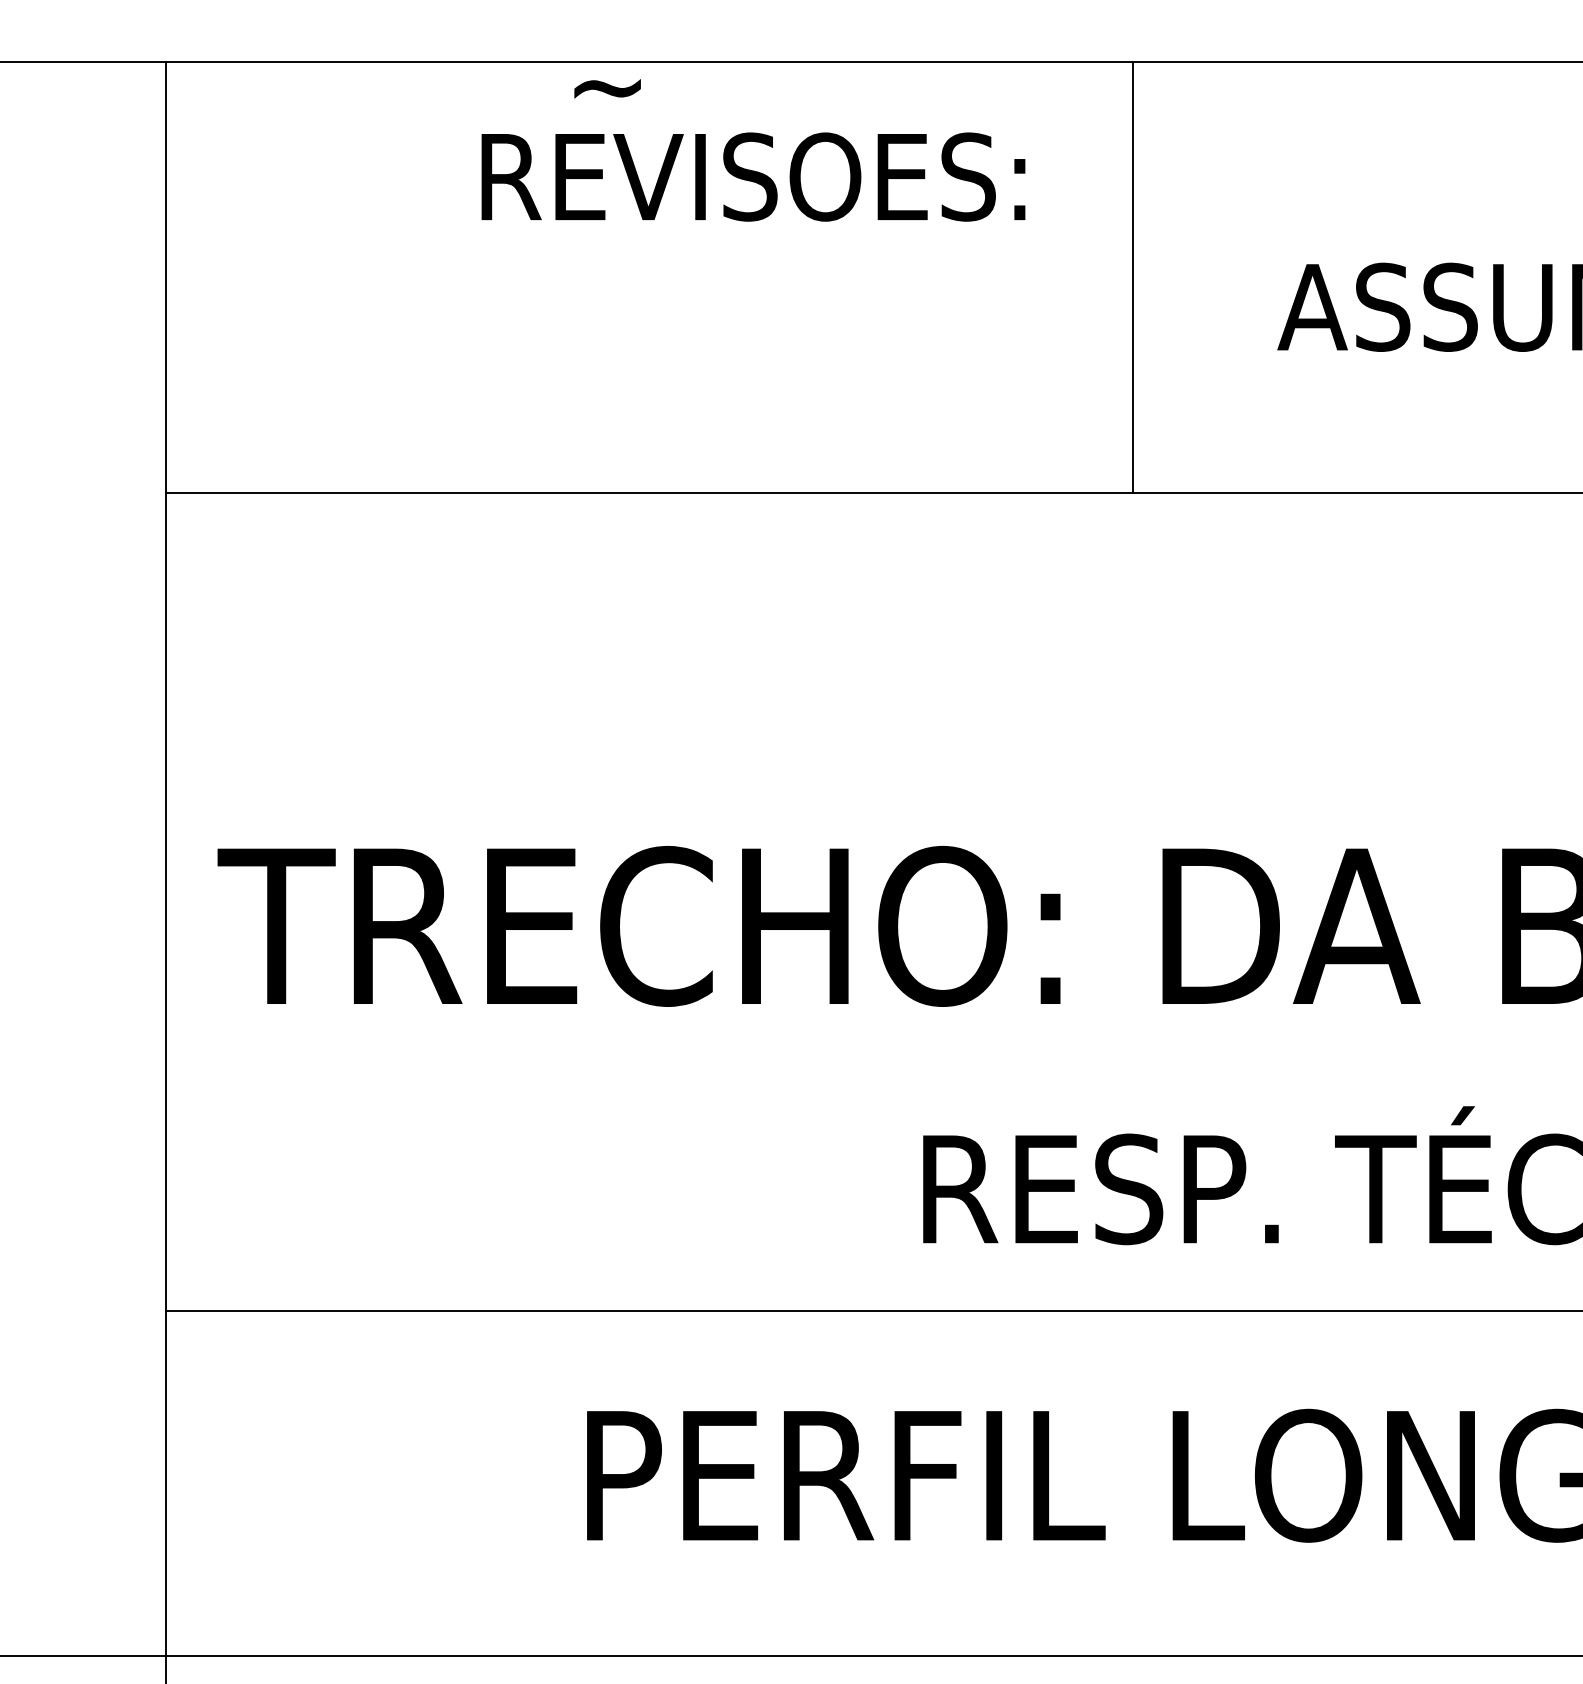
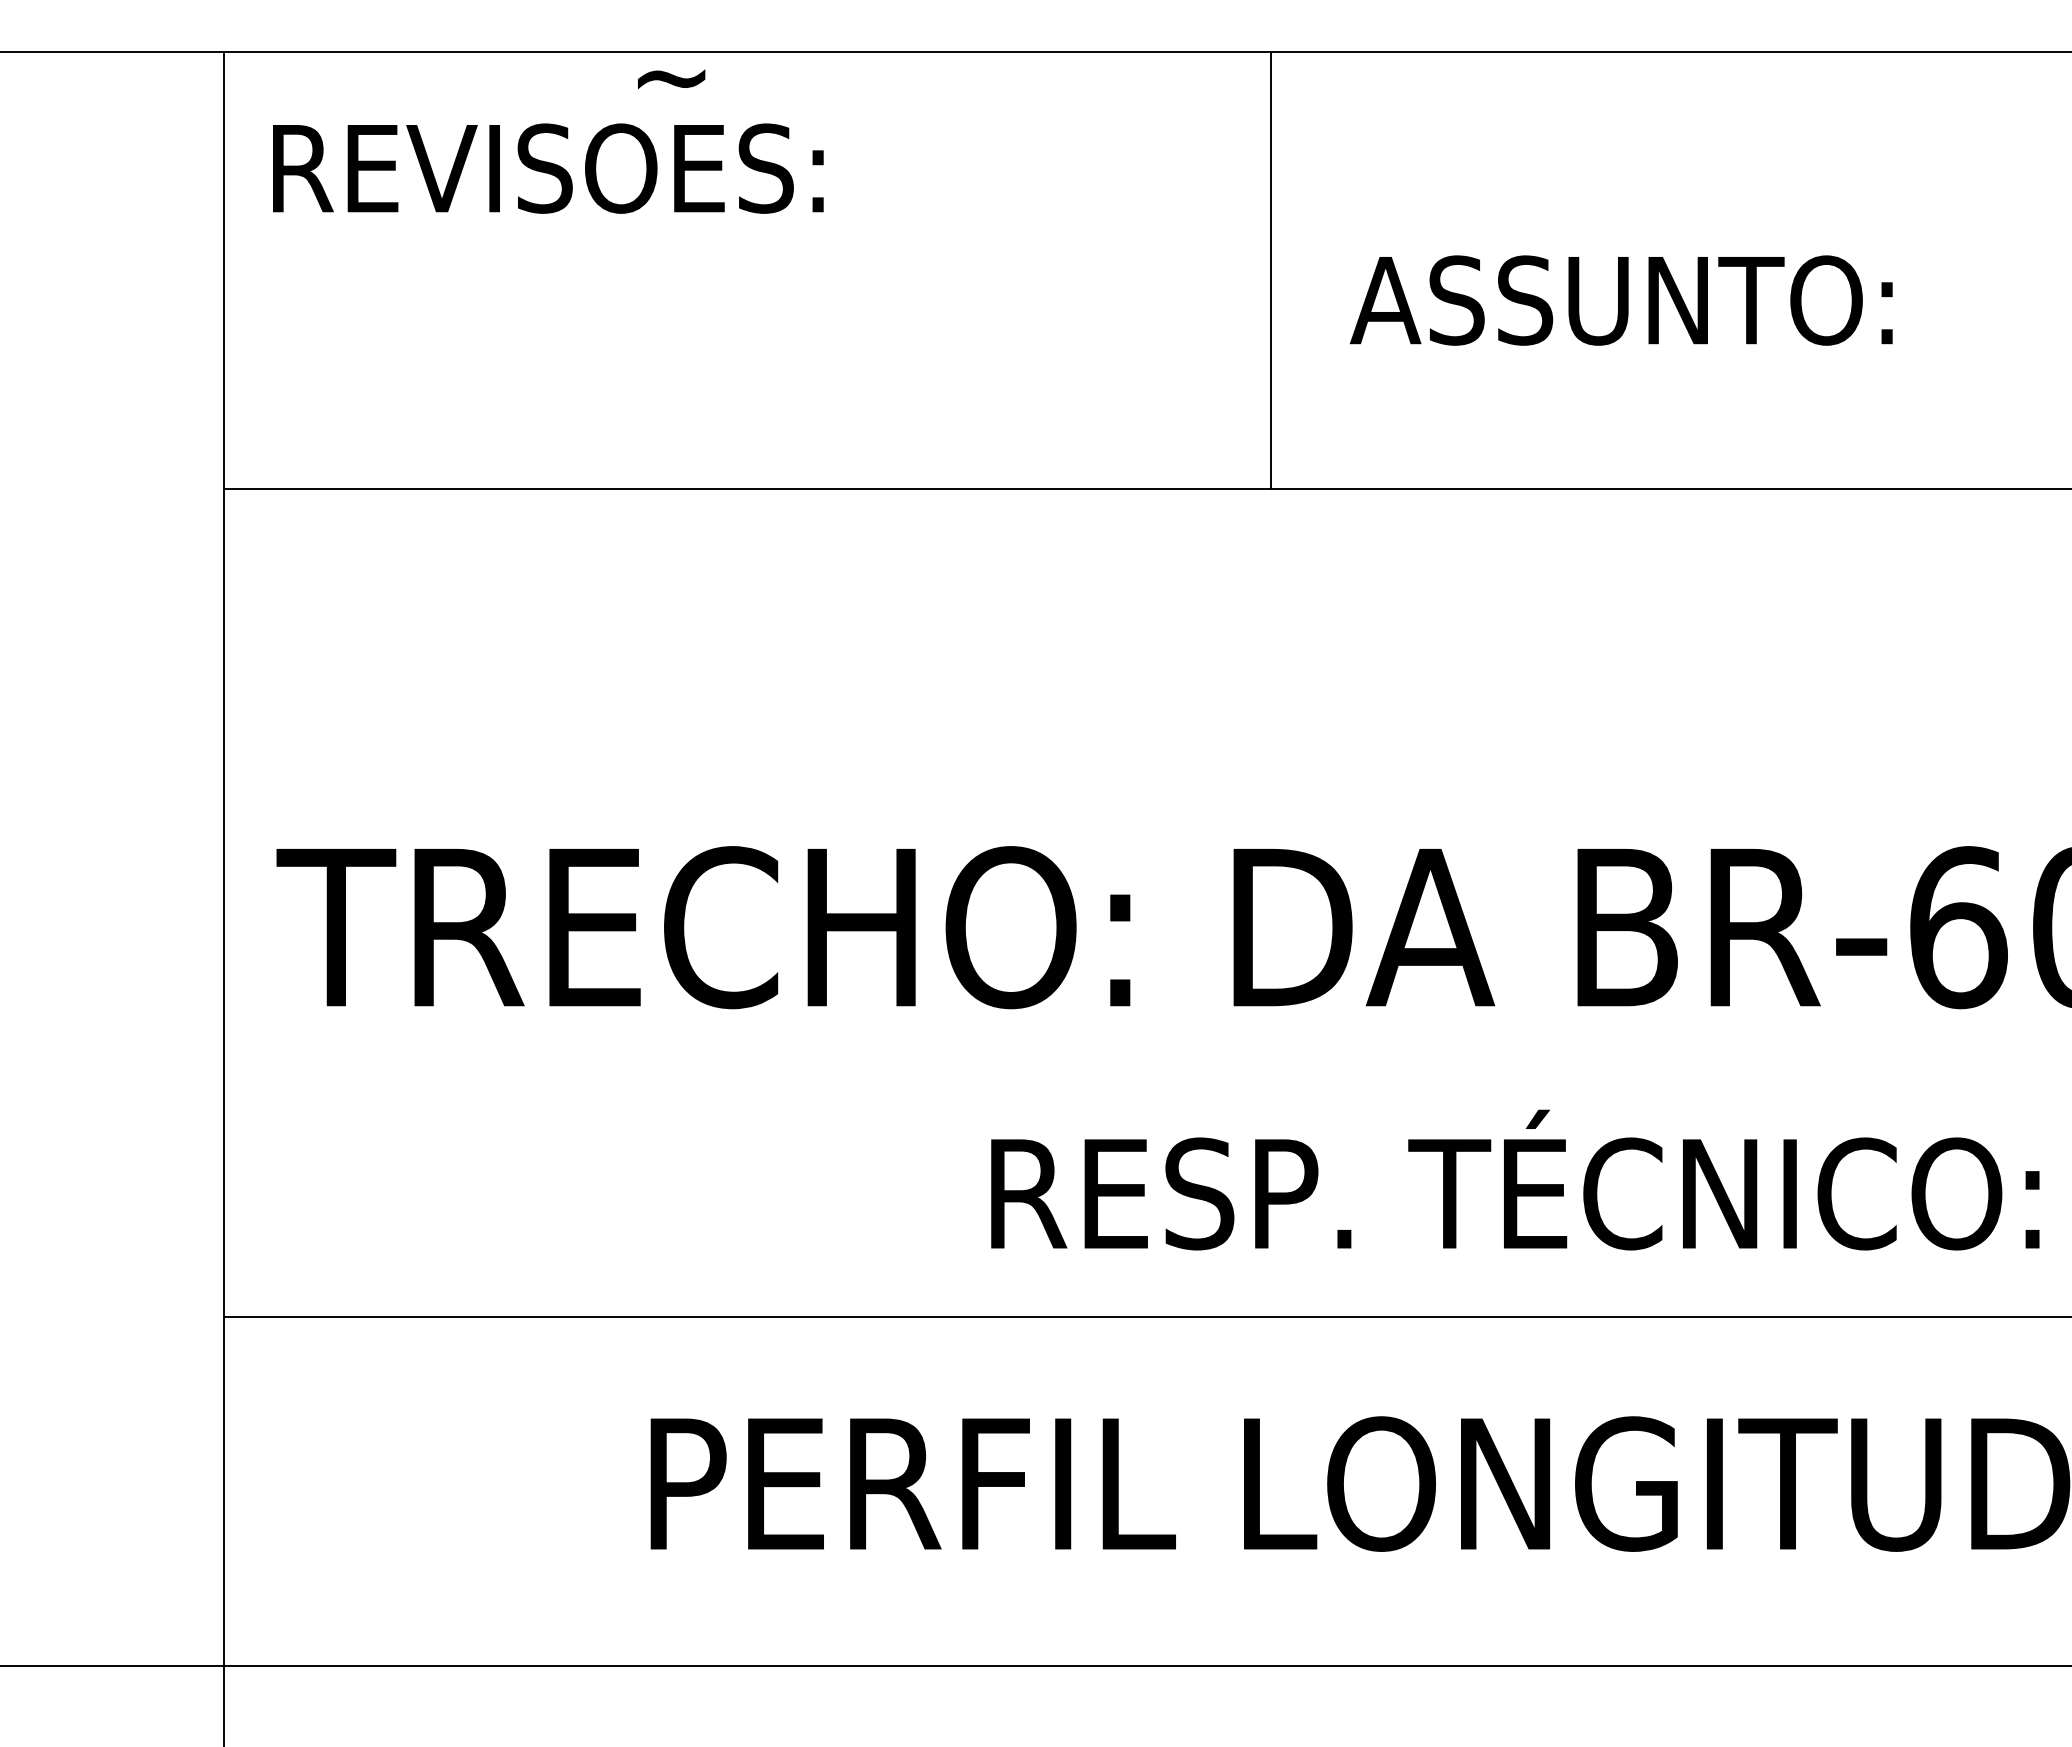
text: (753, 176) -> (548, 168), moved
line: (1132, 277) -> (1270, 270), moved

